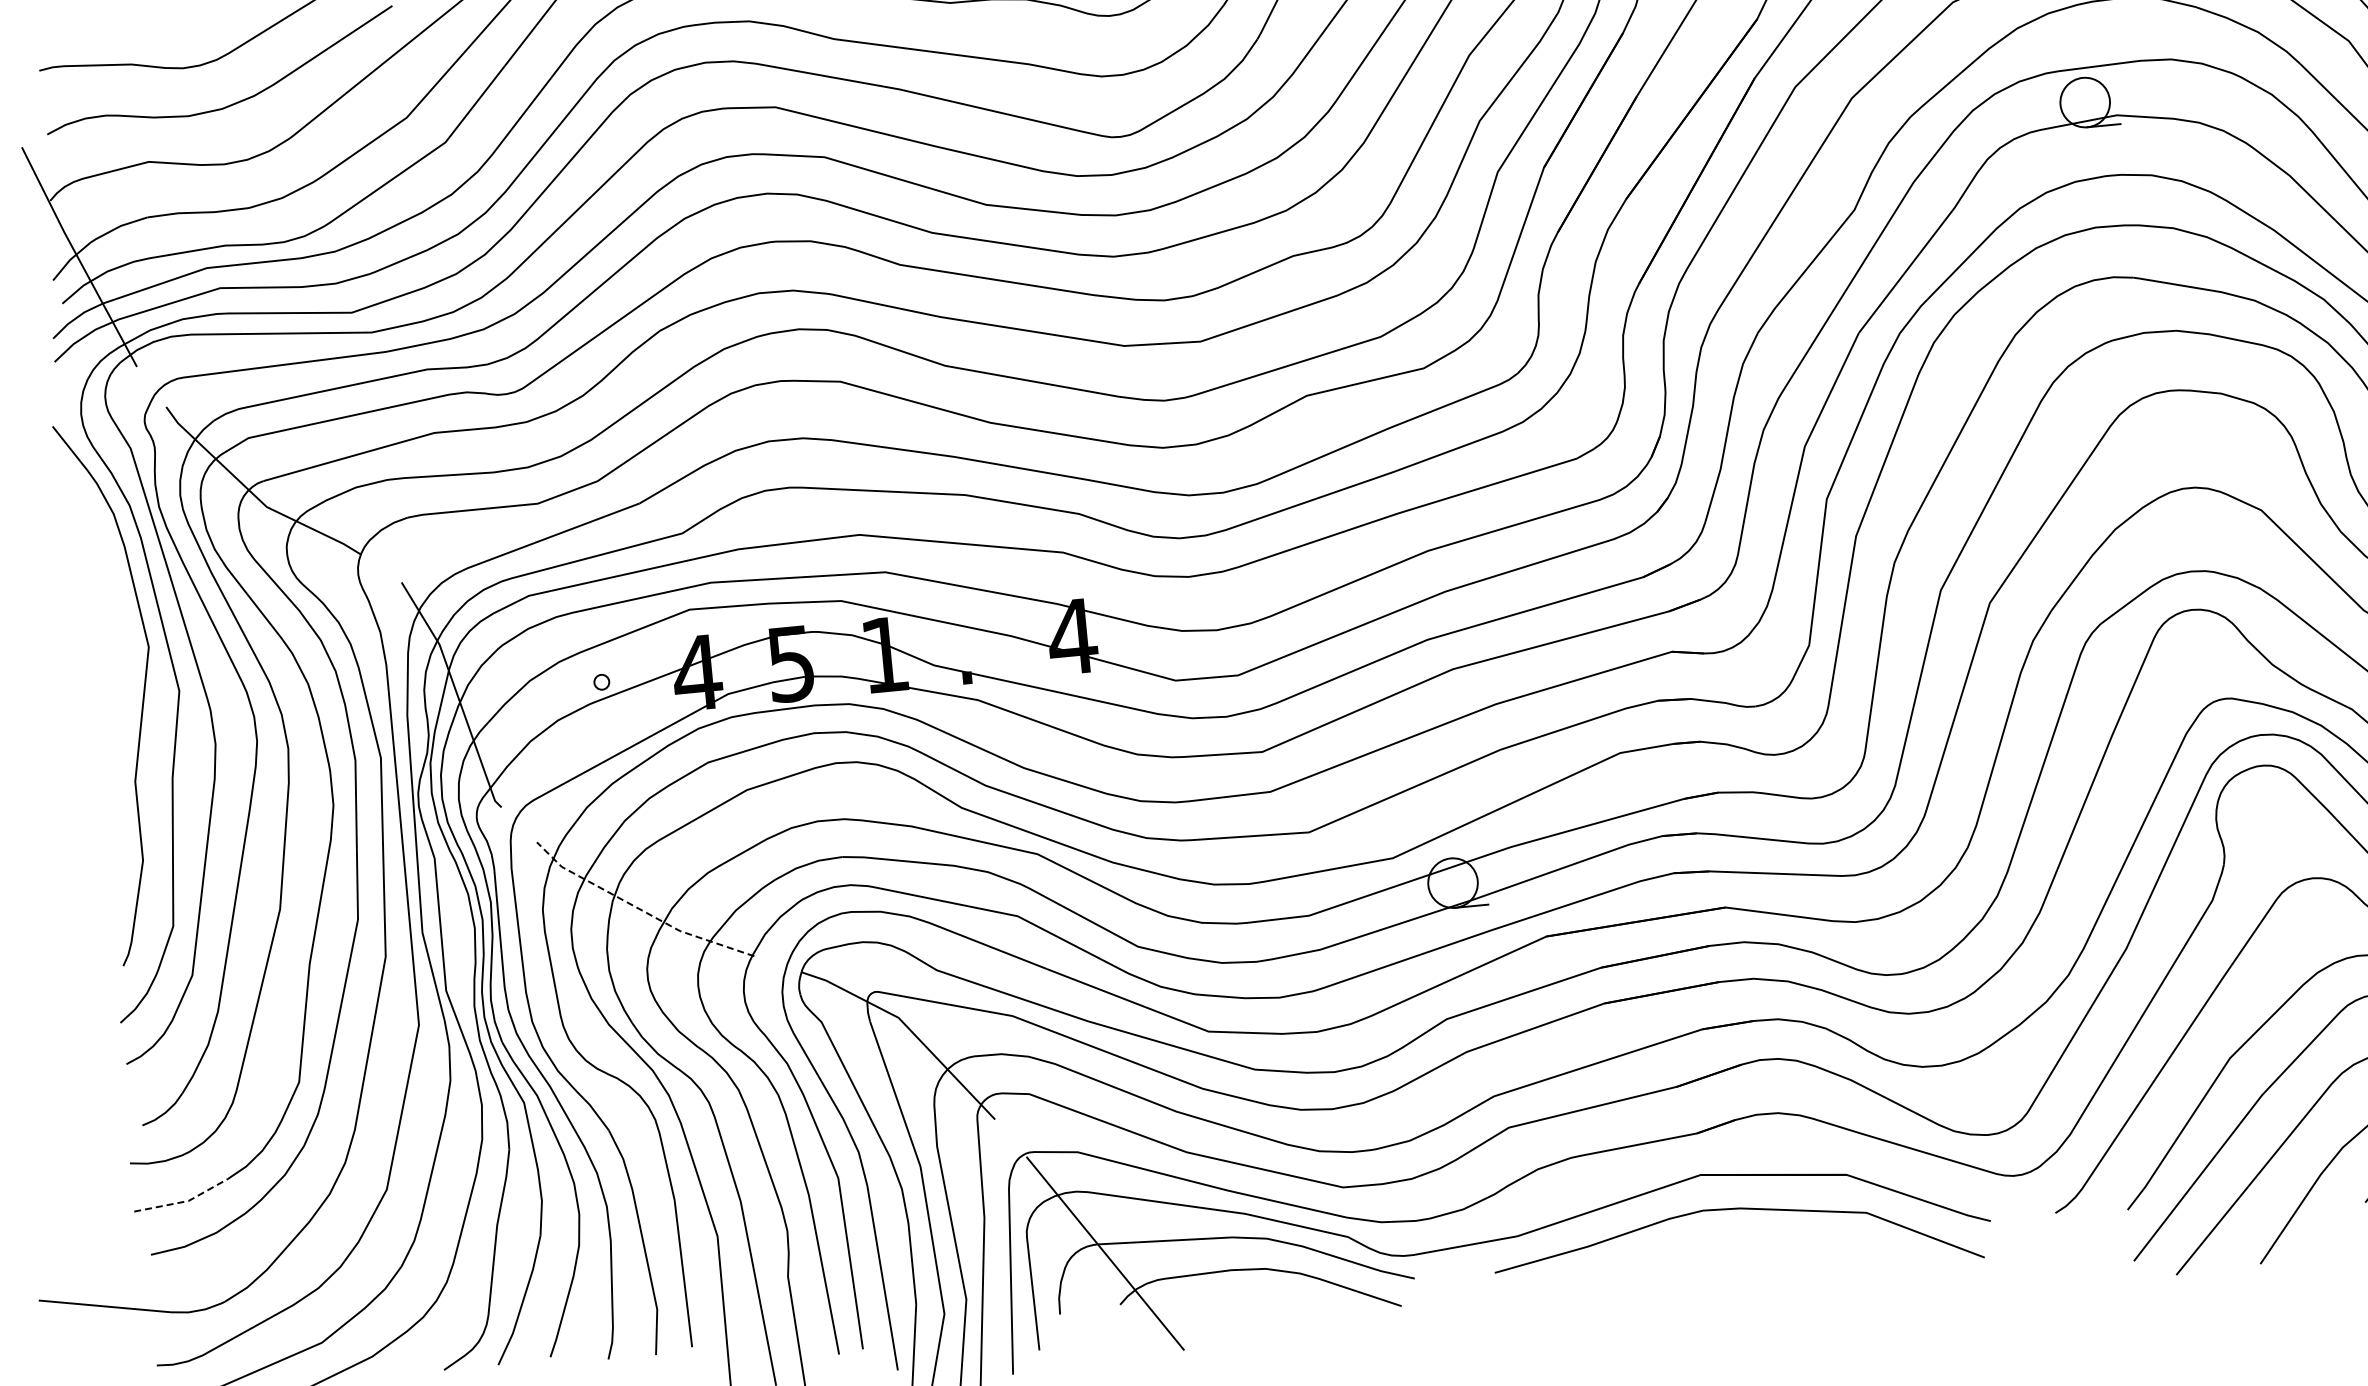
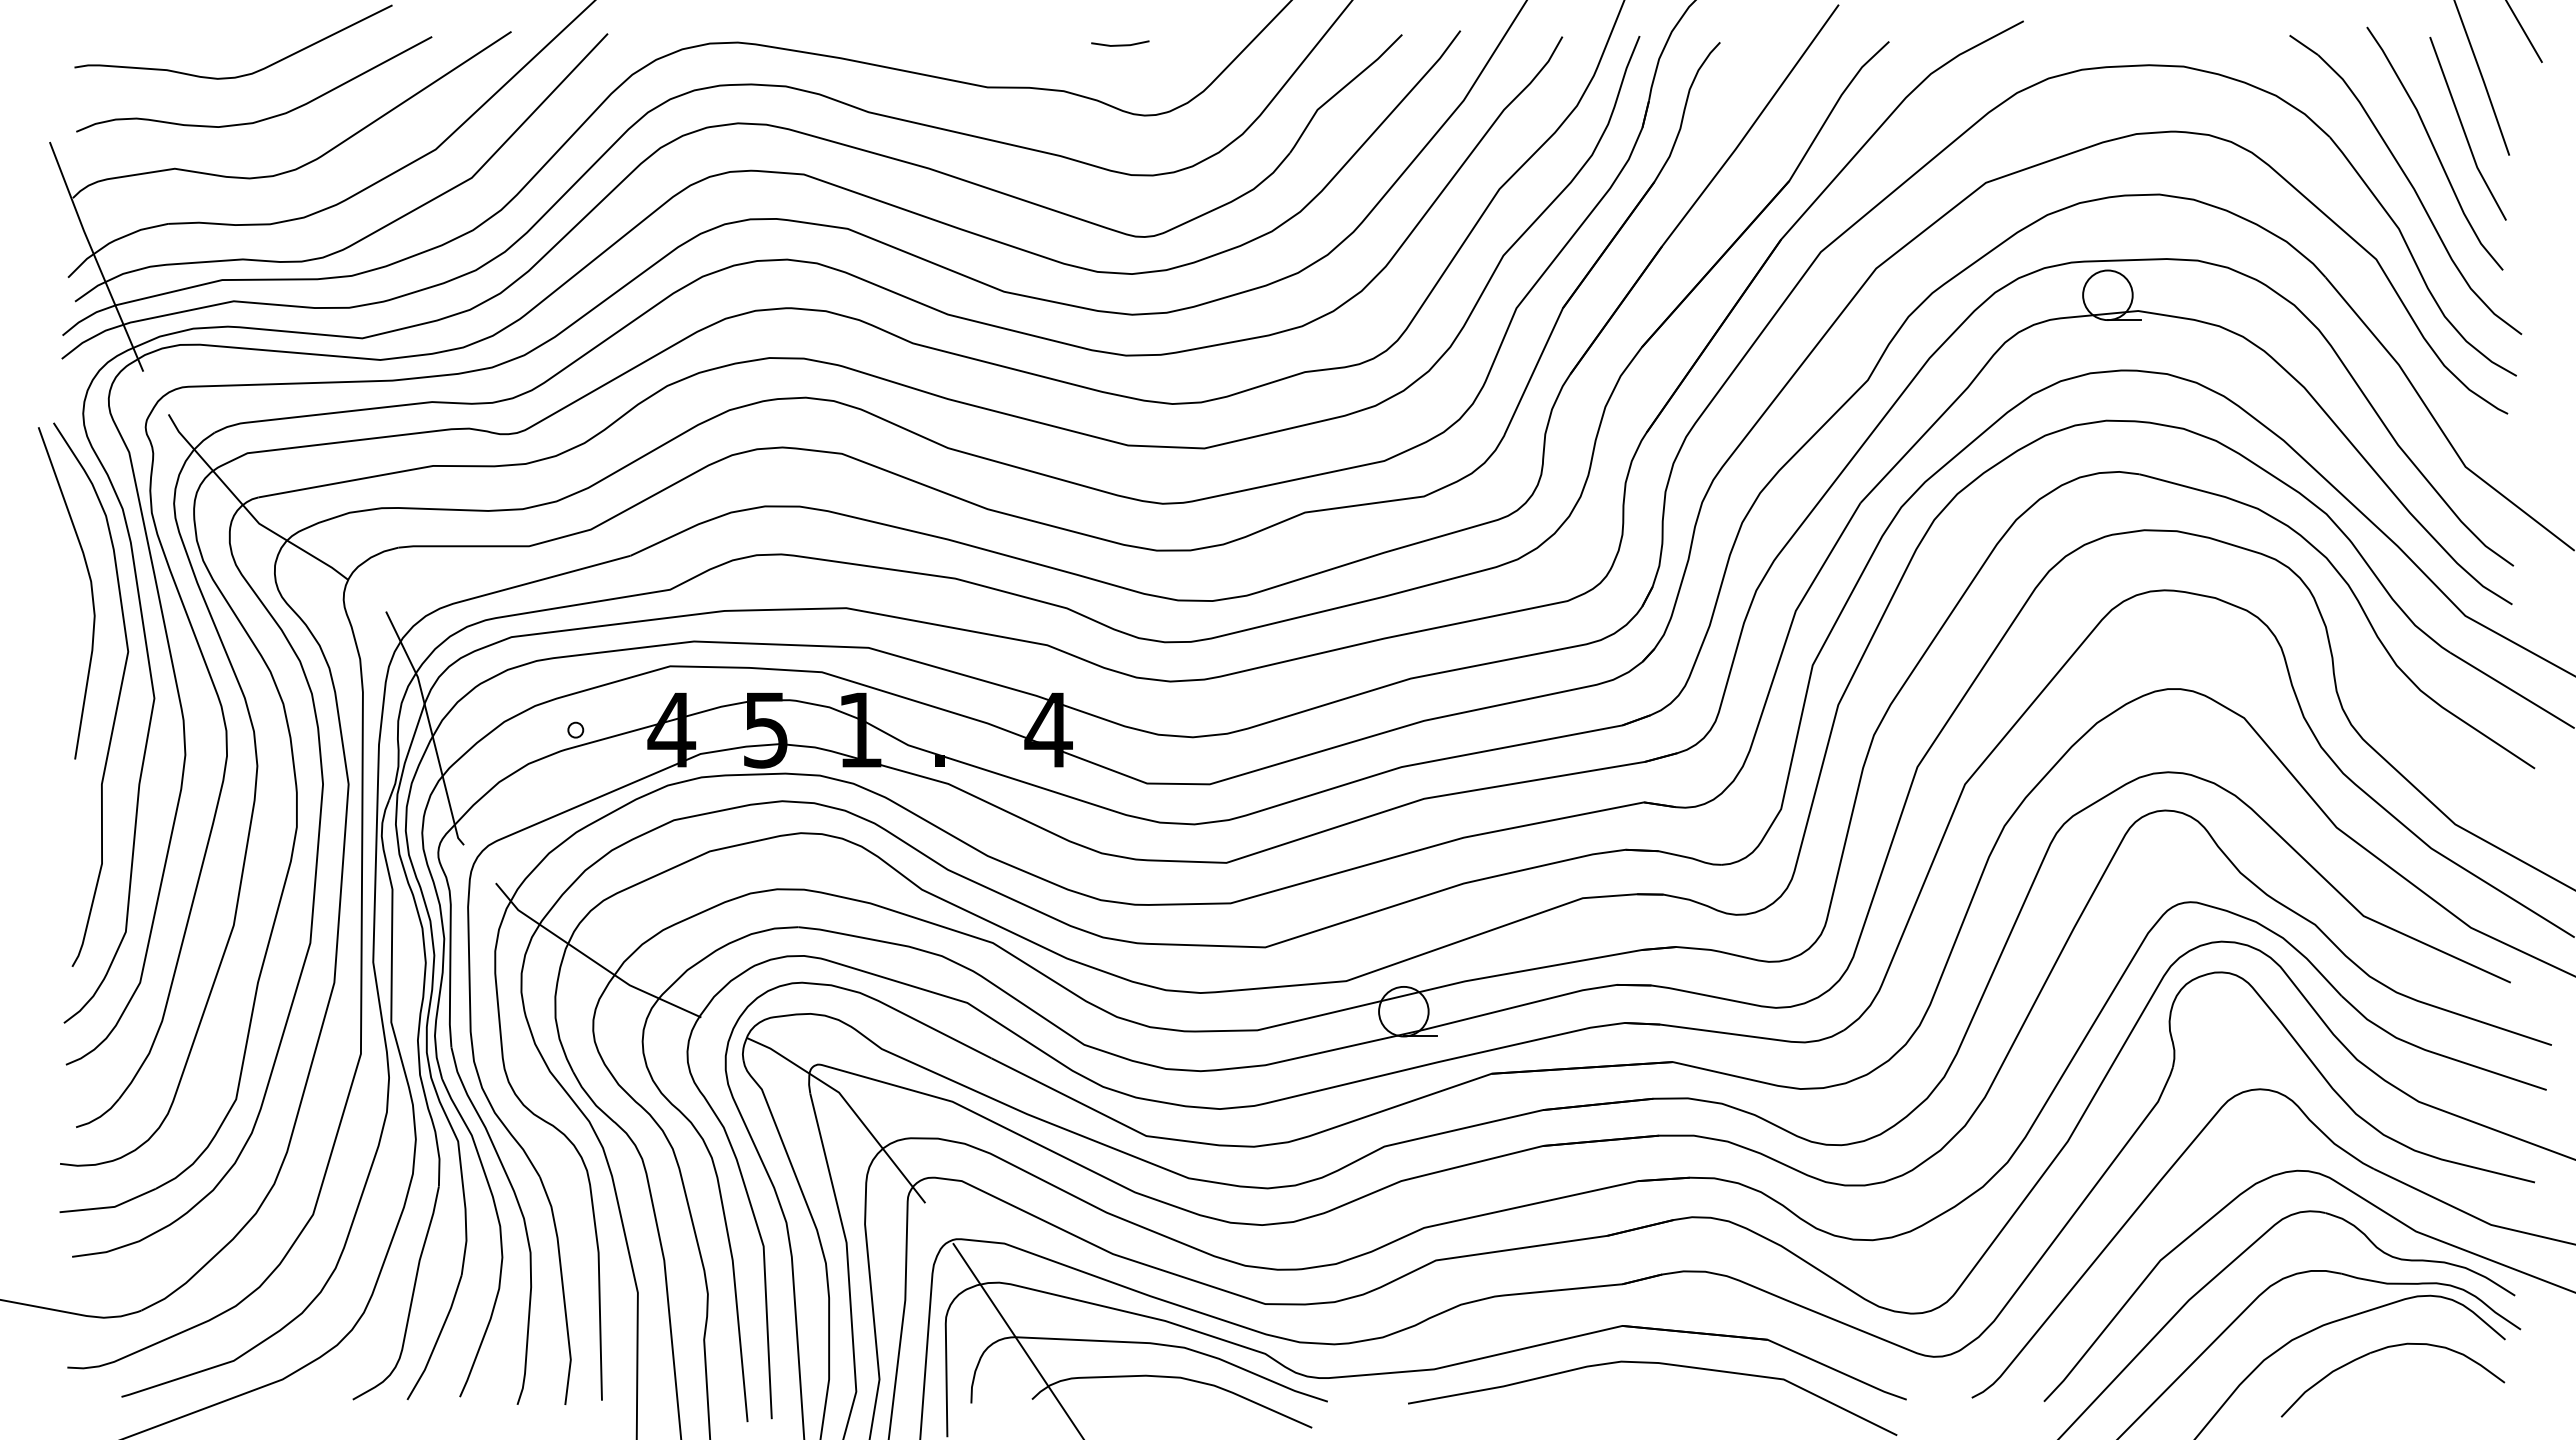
curve: (105, 586) -> (90, 587), added
line: (639, 909) -> (591, 959), dashed -> solid
line: (183, 1202) -> (109, 1207), dashed -> solid

